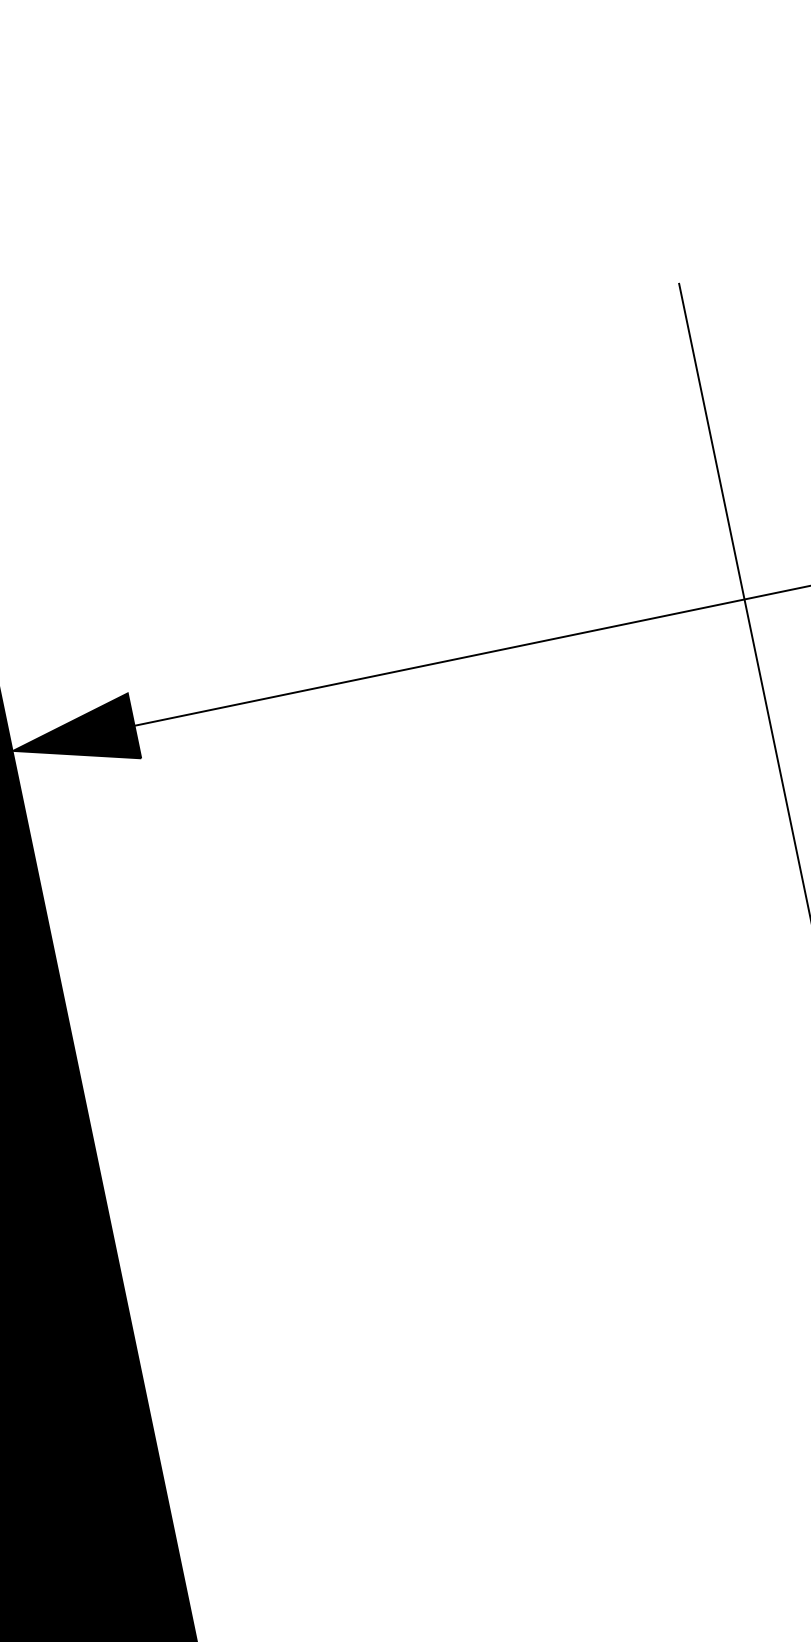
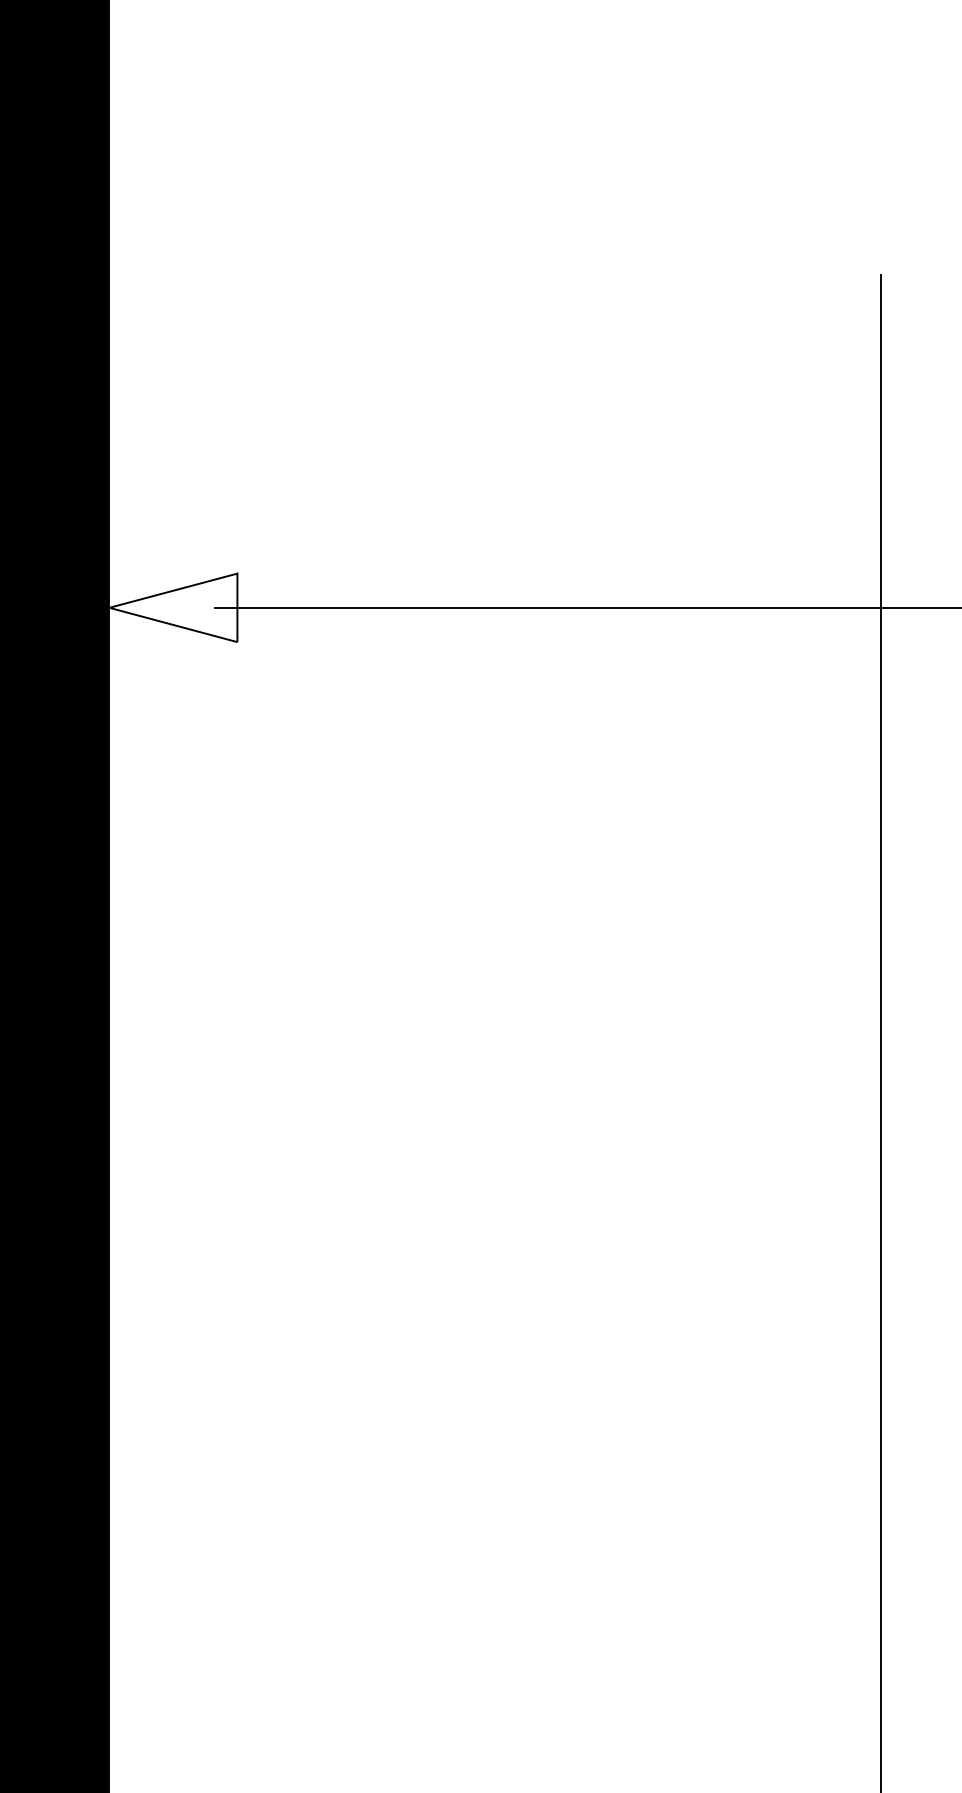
fill: (73, 738) -> (173, 607), removed

